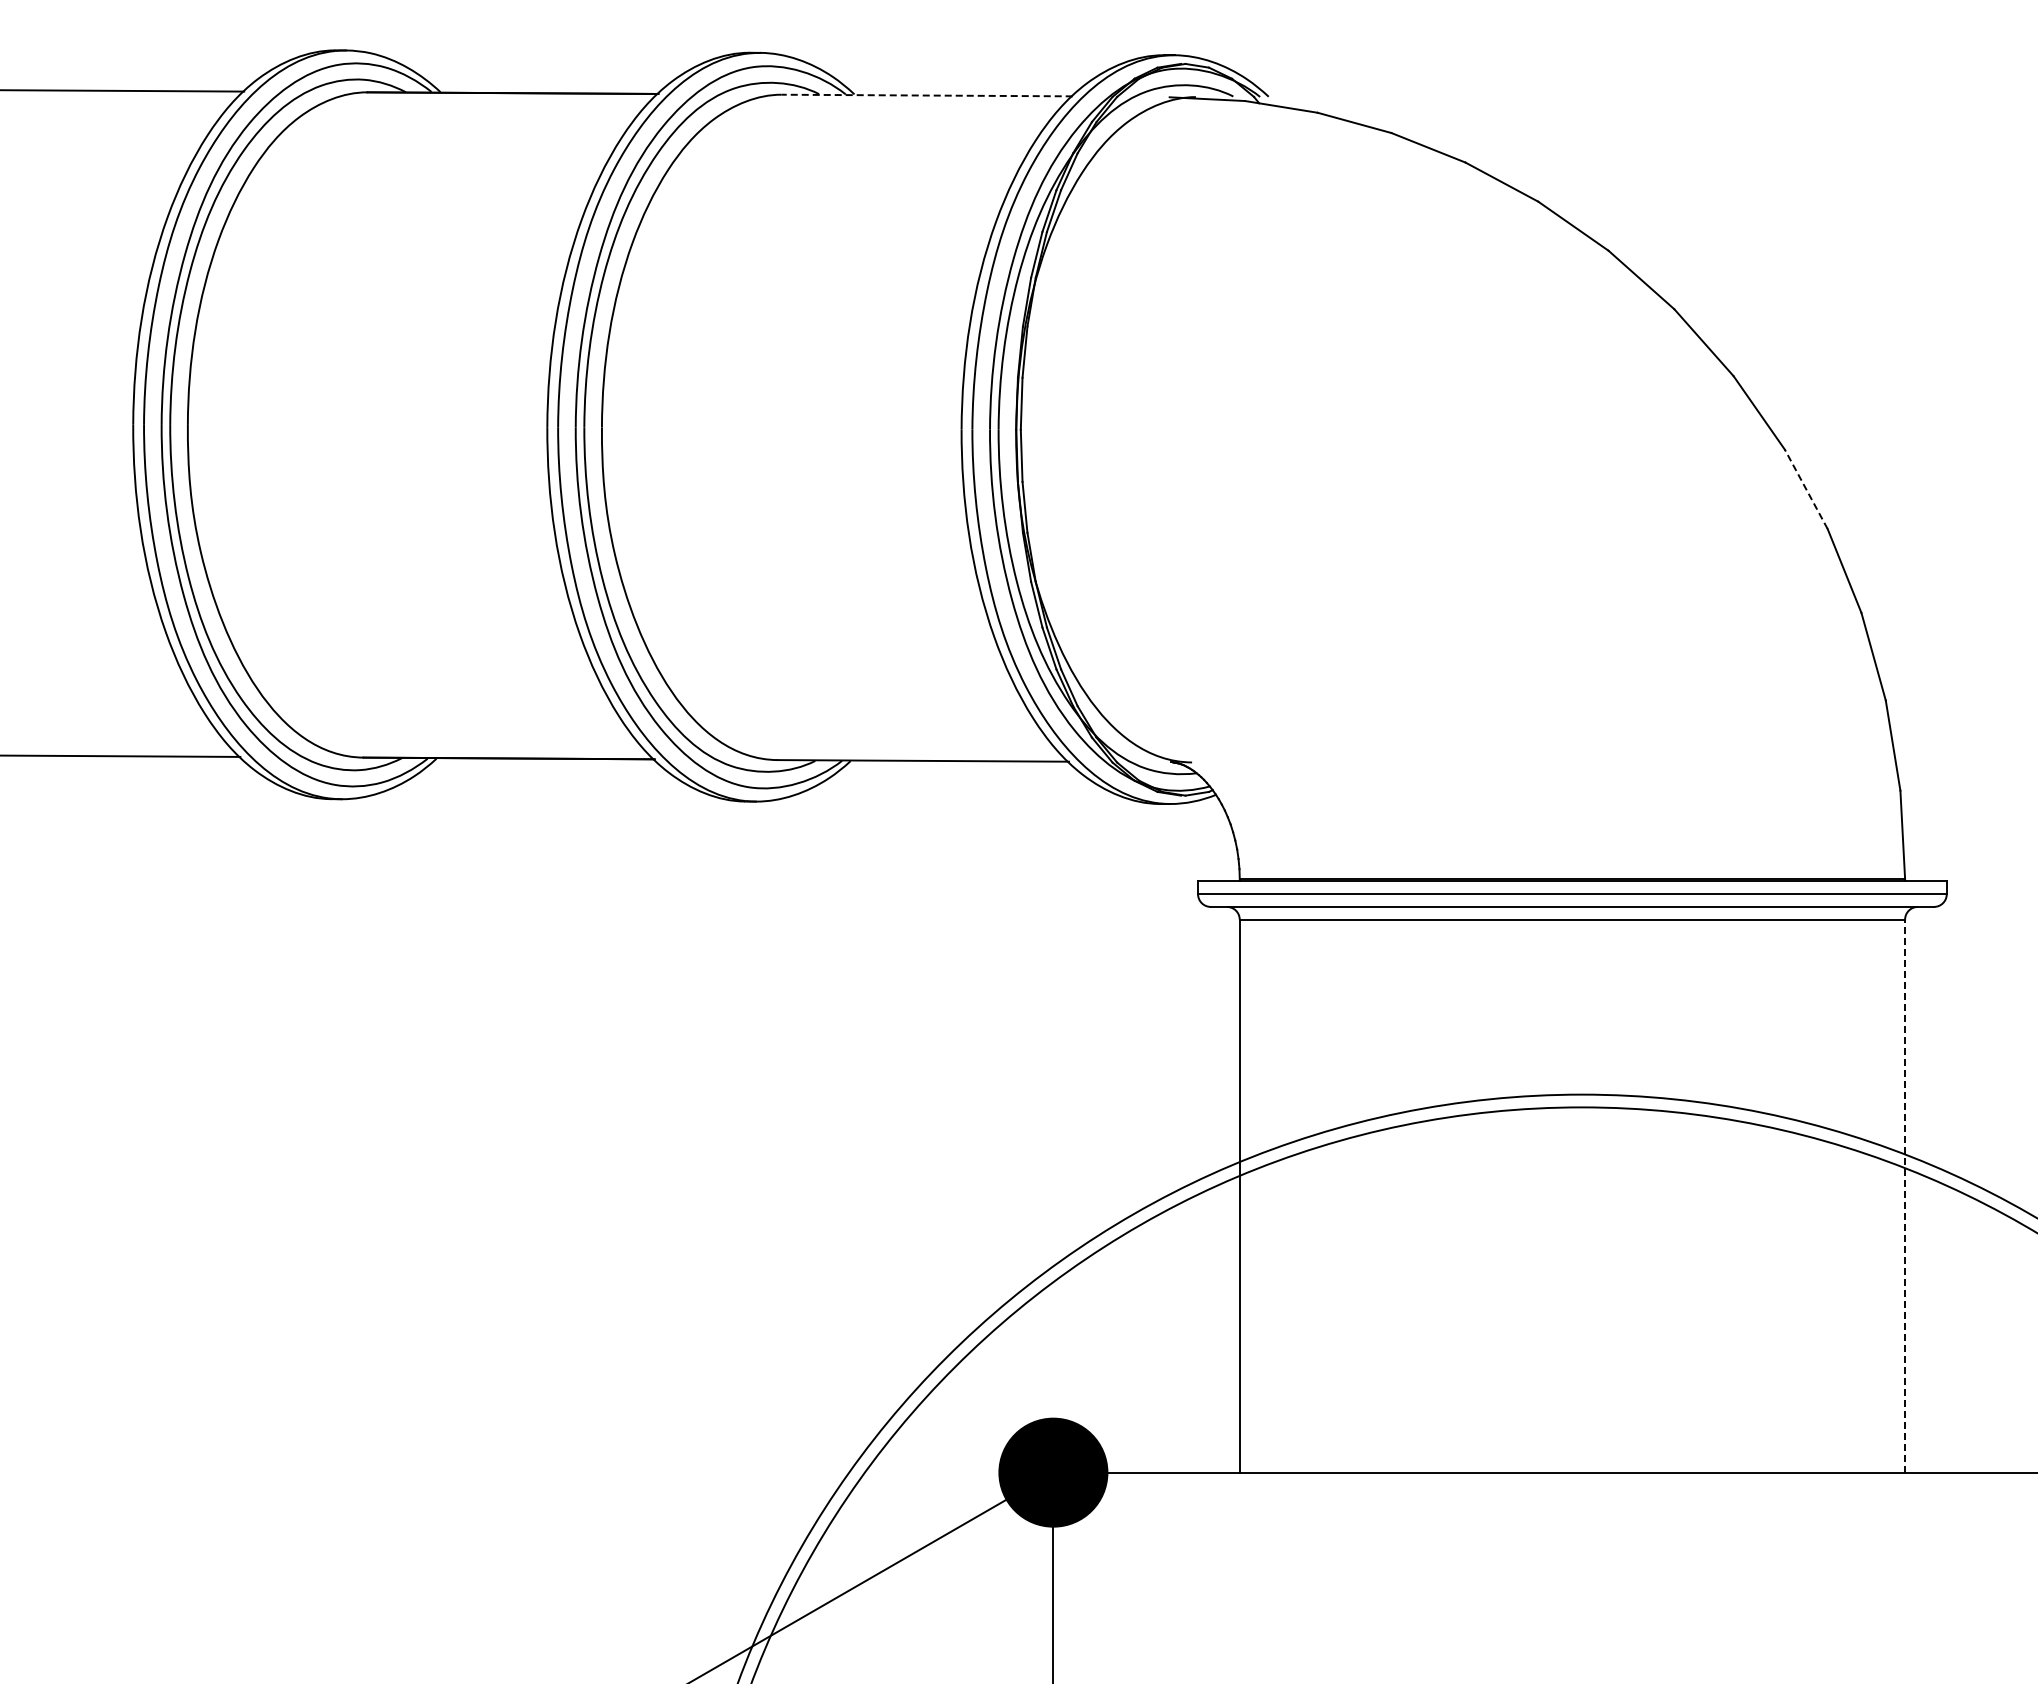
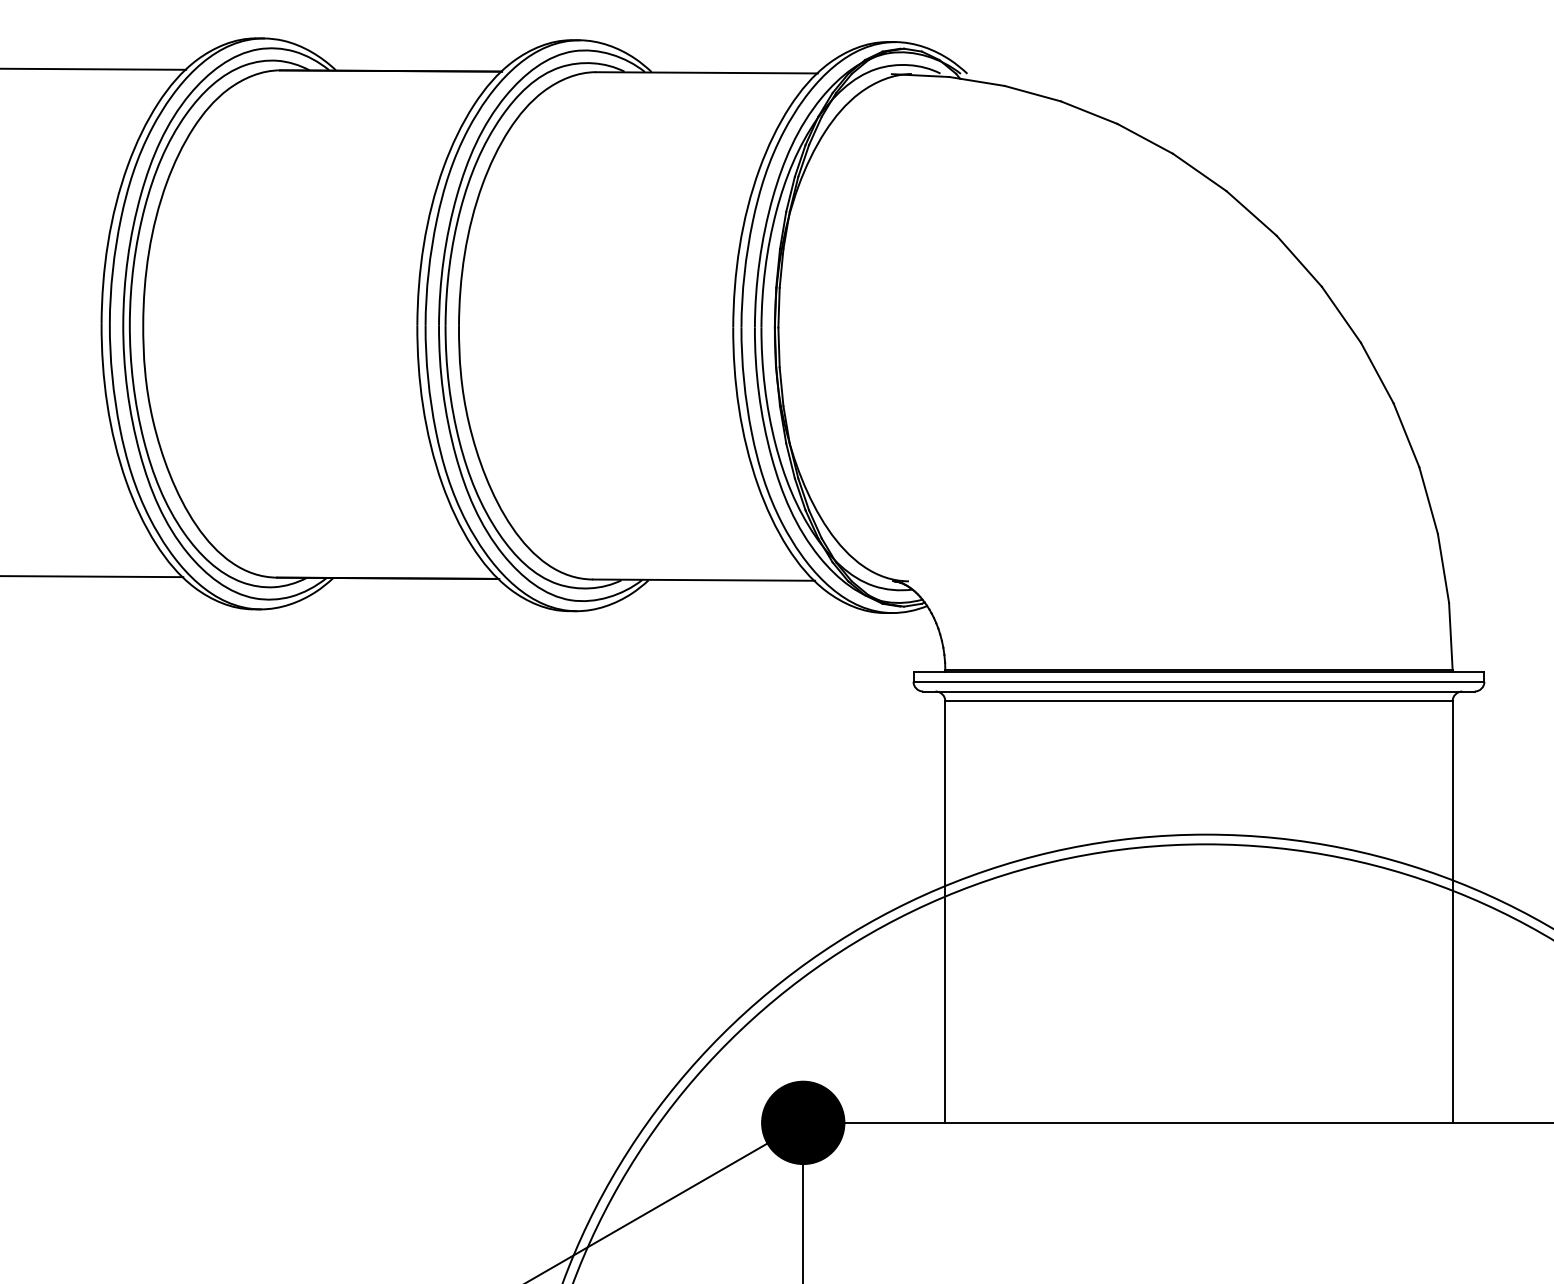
line: (927, 95) -> (707, 72), dashed -> solid
line: (1806, 489) -> (1377, 373), dashed -> solid
line: (1905, 1195) -> (1452, 911), dashed -> solid

